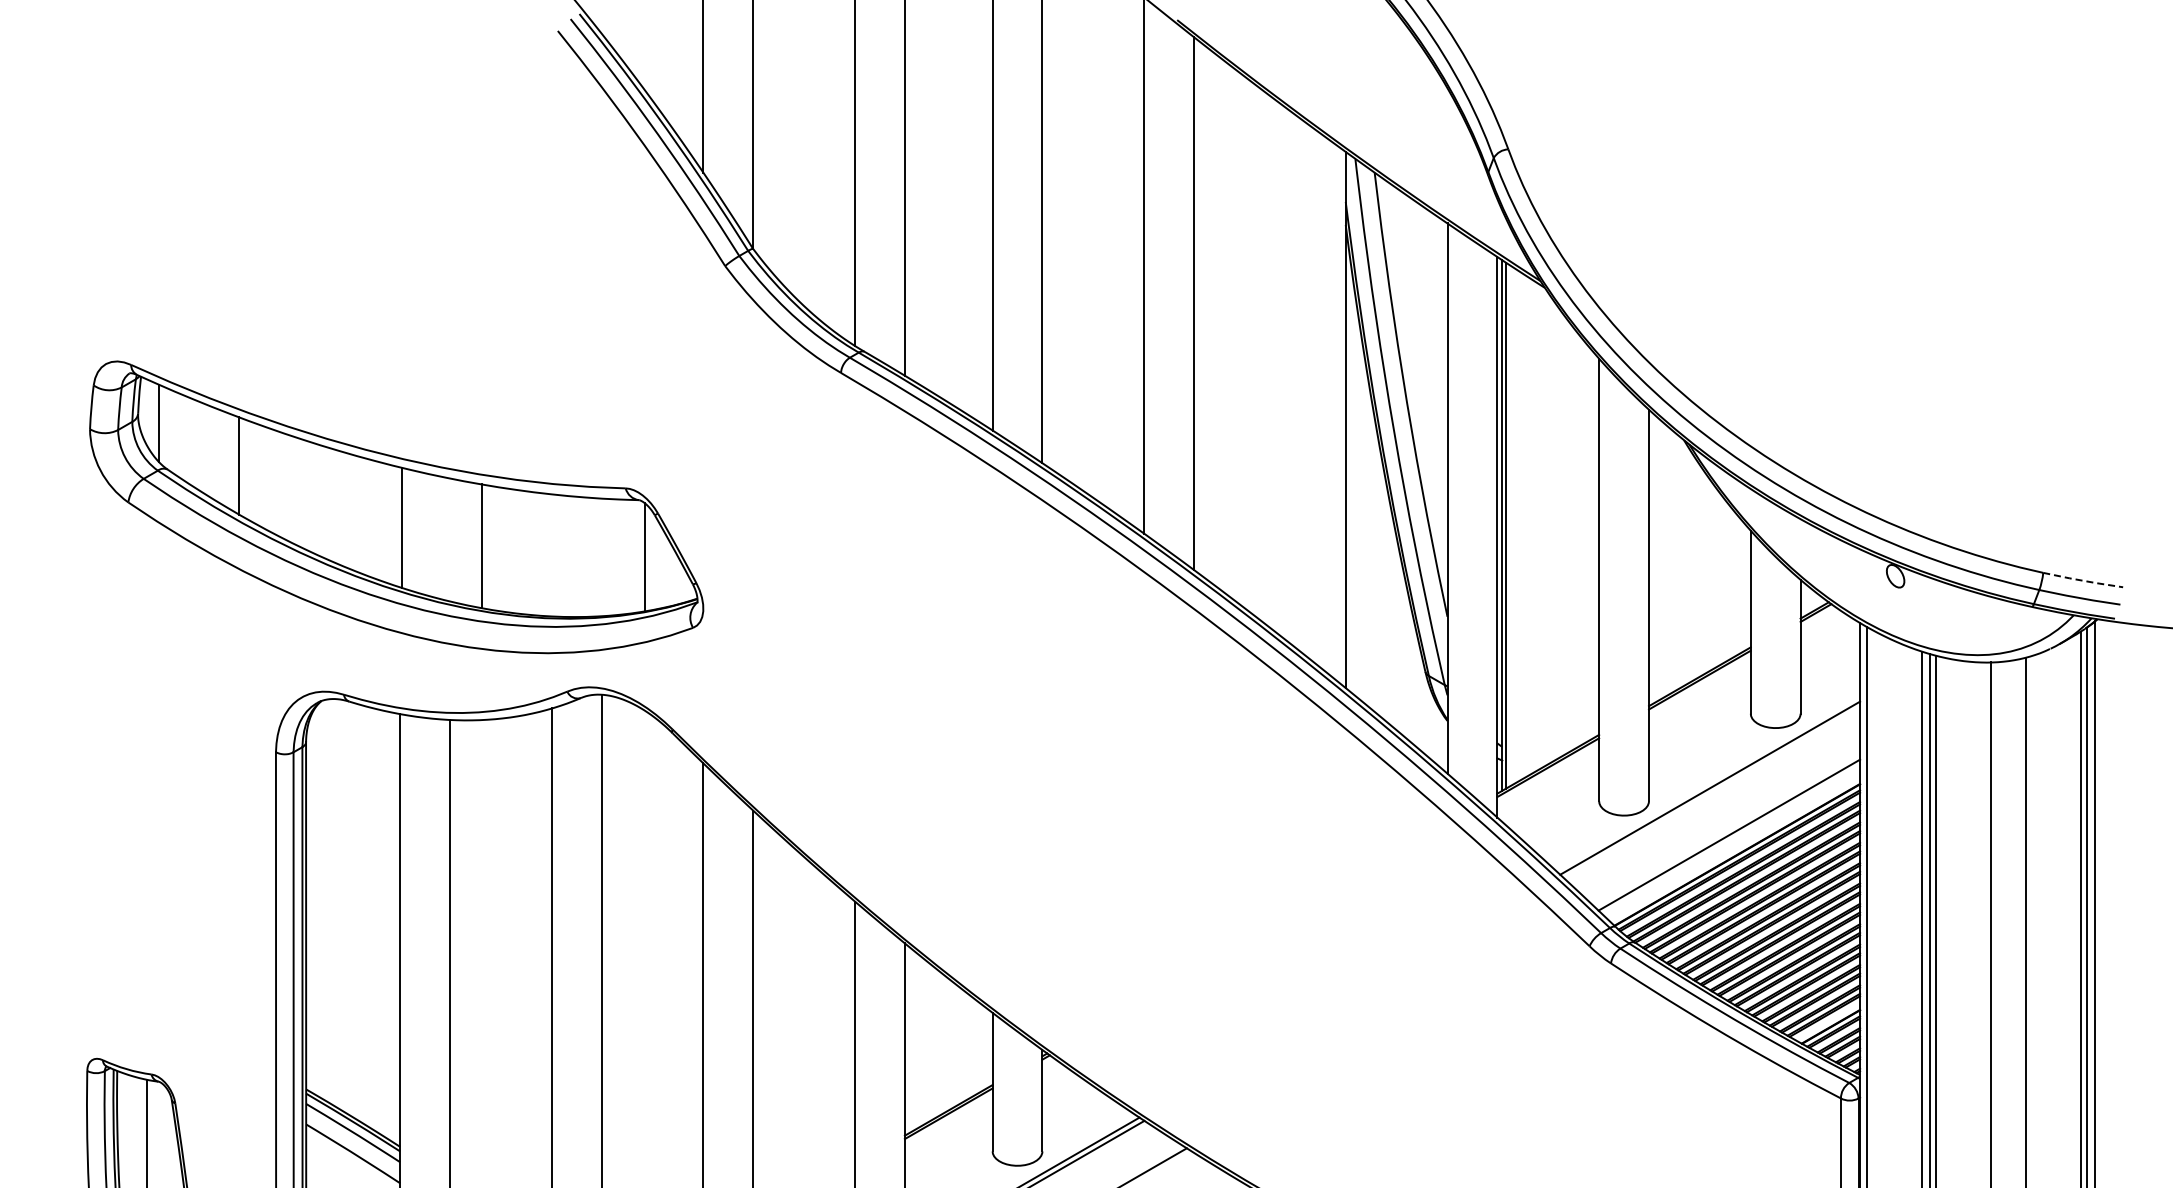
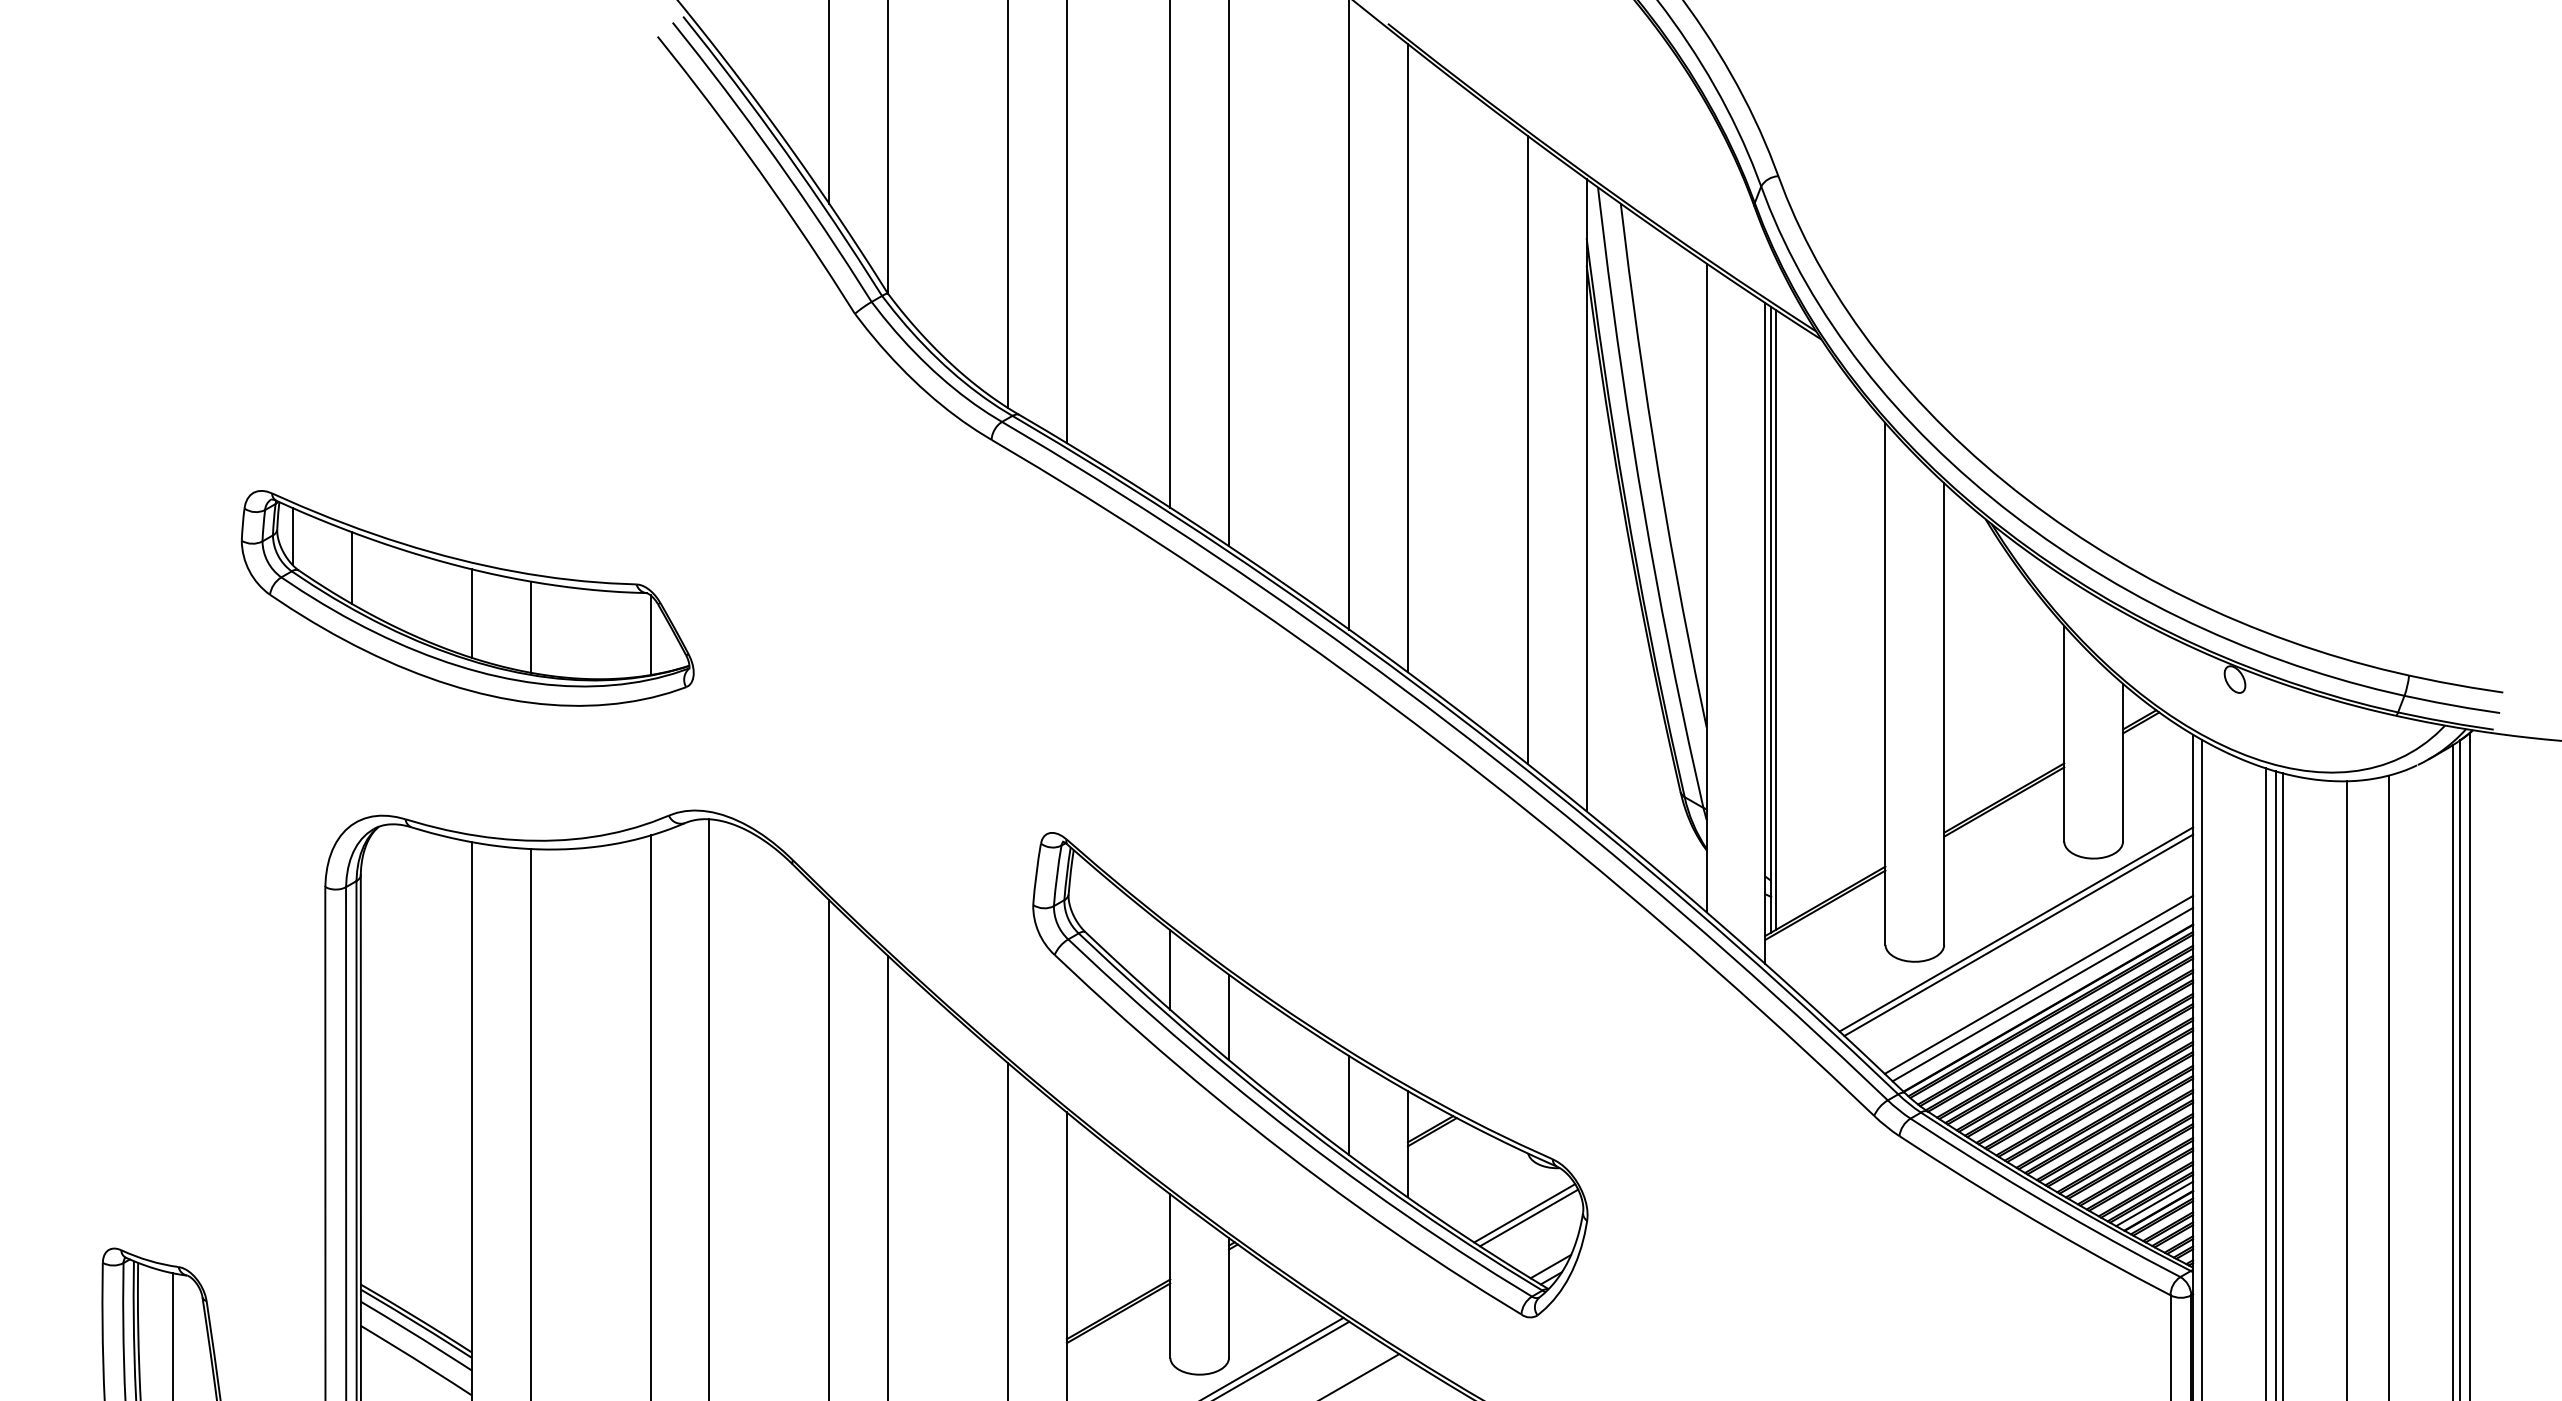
line: (1295, 381) -> (1527, 449), added
part: (396, 507) -> (467, 598), size x0.62
line: (2083, 580) -> (2456, 684), dashed -> solid
line: (1712, 792) -> (2019, 934), added
line: (1732, 842) -> (2042, 993), added
part: (1111, 911) -> (1310, 1074), added
line: (1827, 1020) -> (2154, 1203), added

